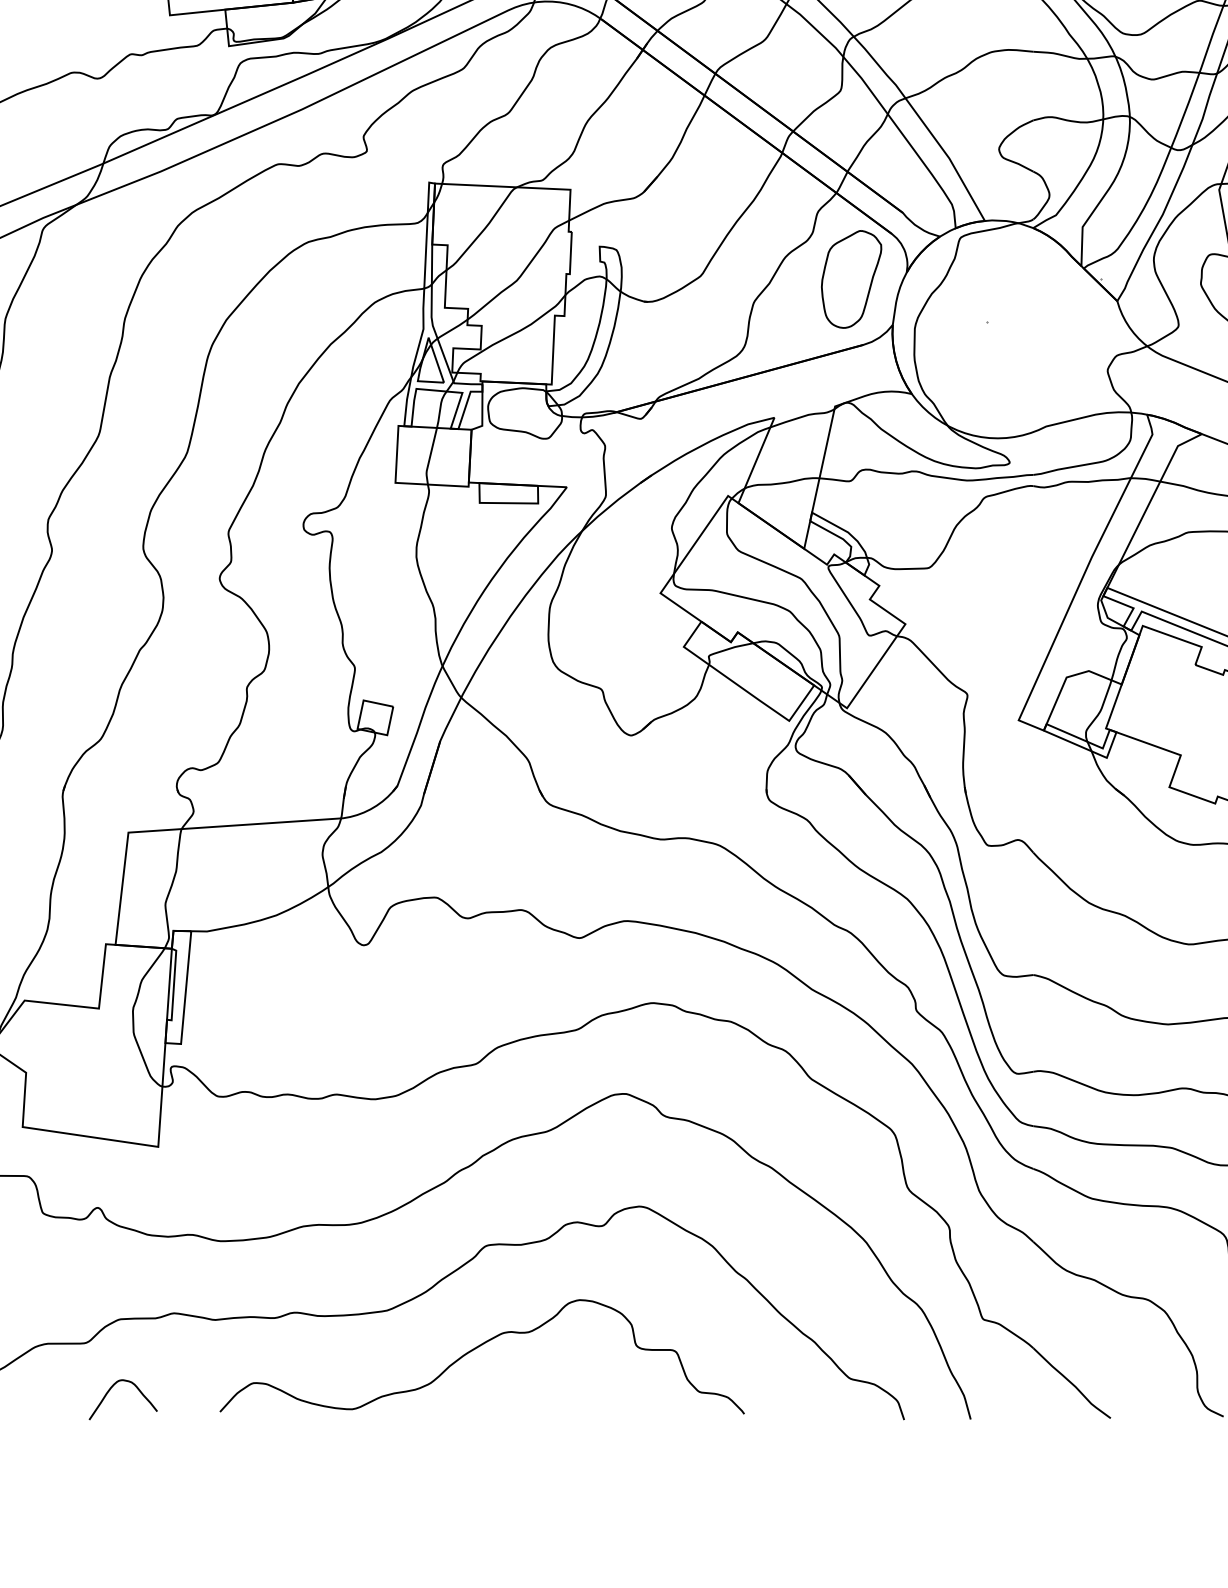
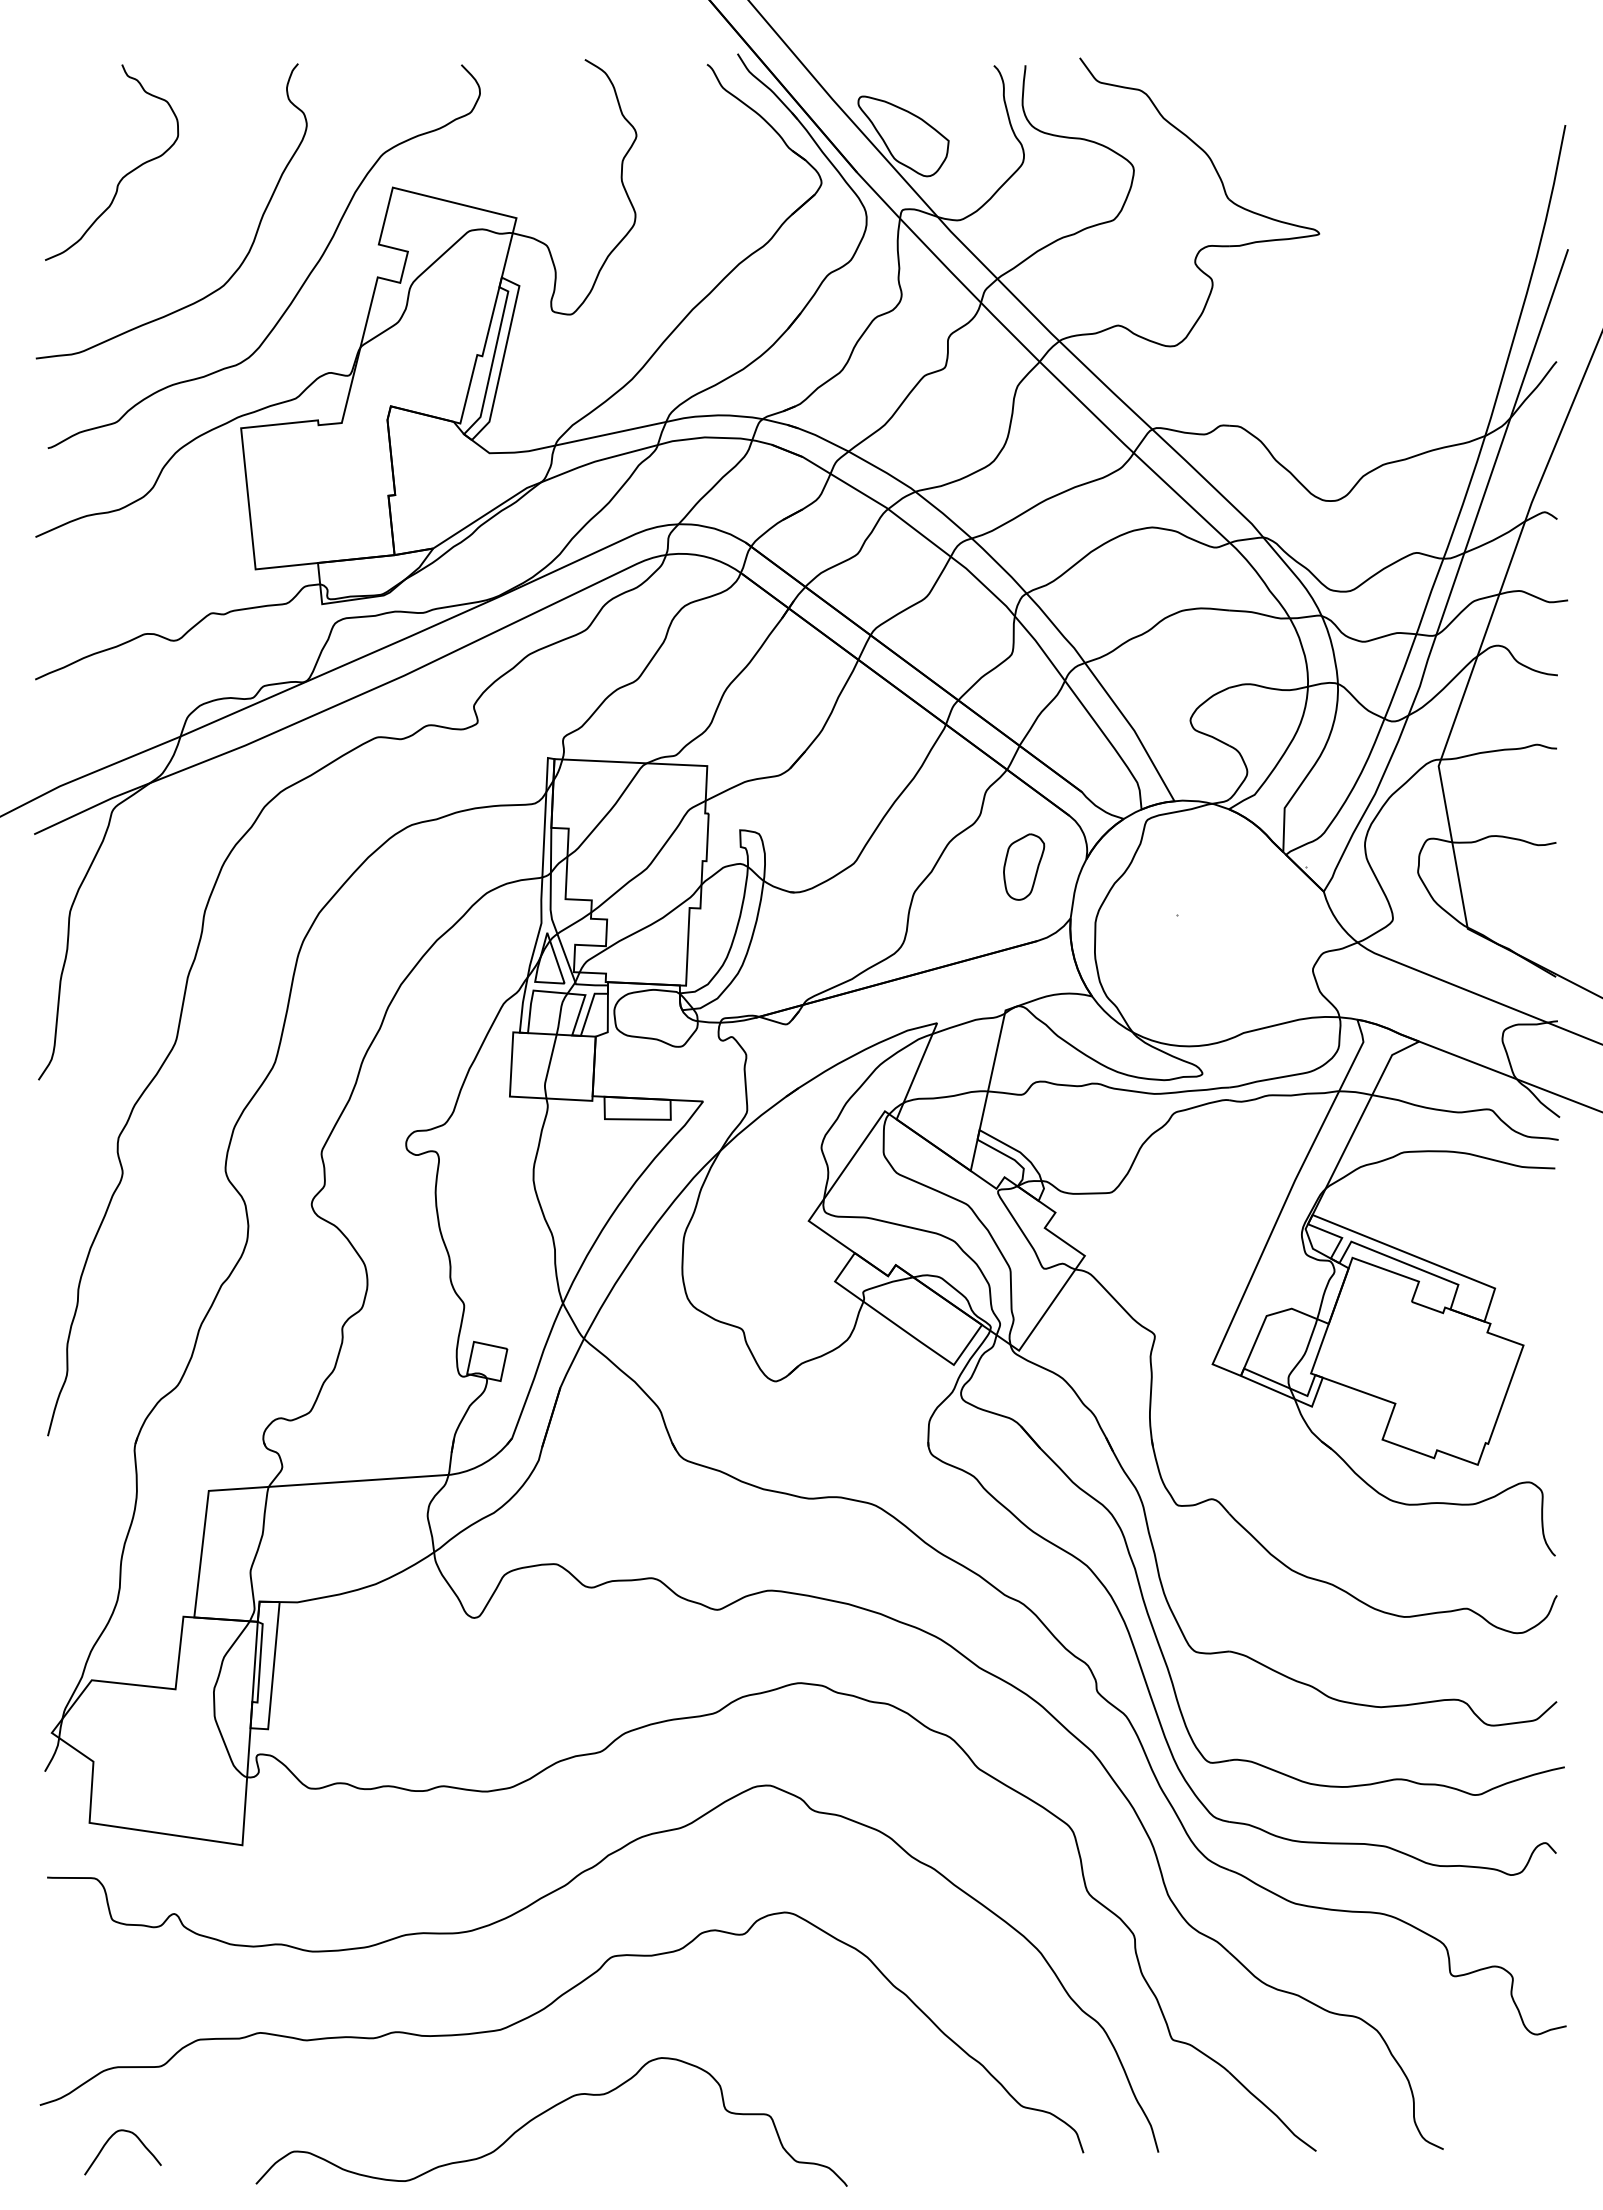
part: (850, 278) -> (1023, 866), size x0.6
curve: (475, 1349) -> (544, 2113), moved
curve: (111, 1389) -> (109, 2140), moved

